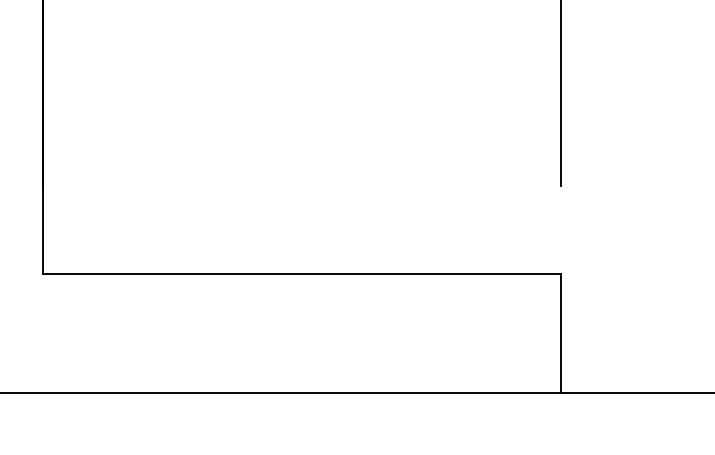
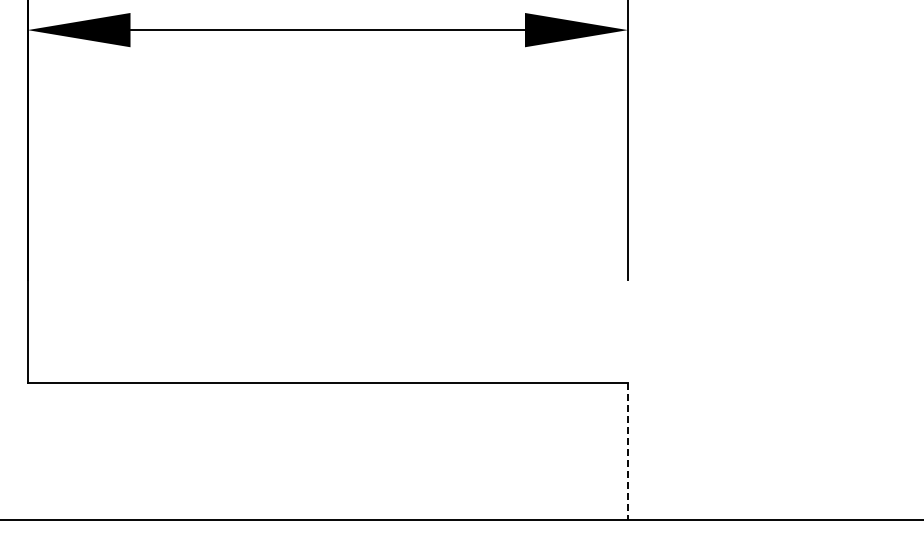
line: (560, 333) -> (627, 451), solid -> dashed

